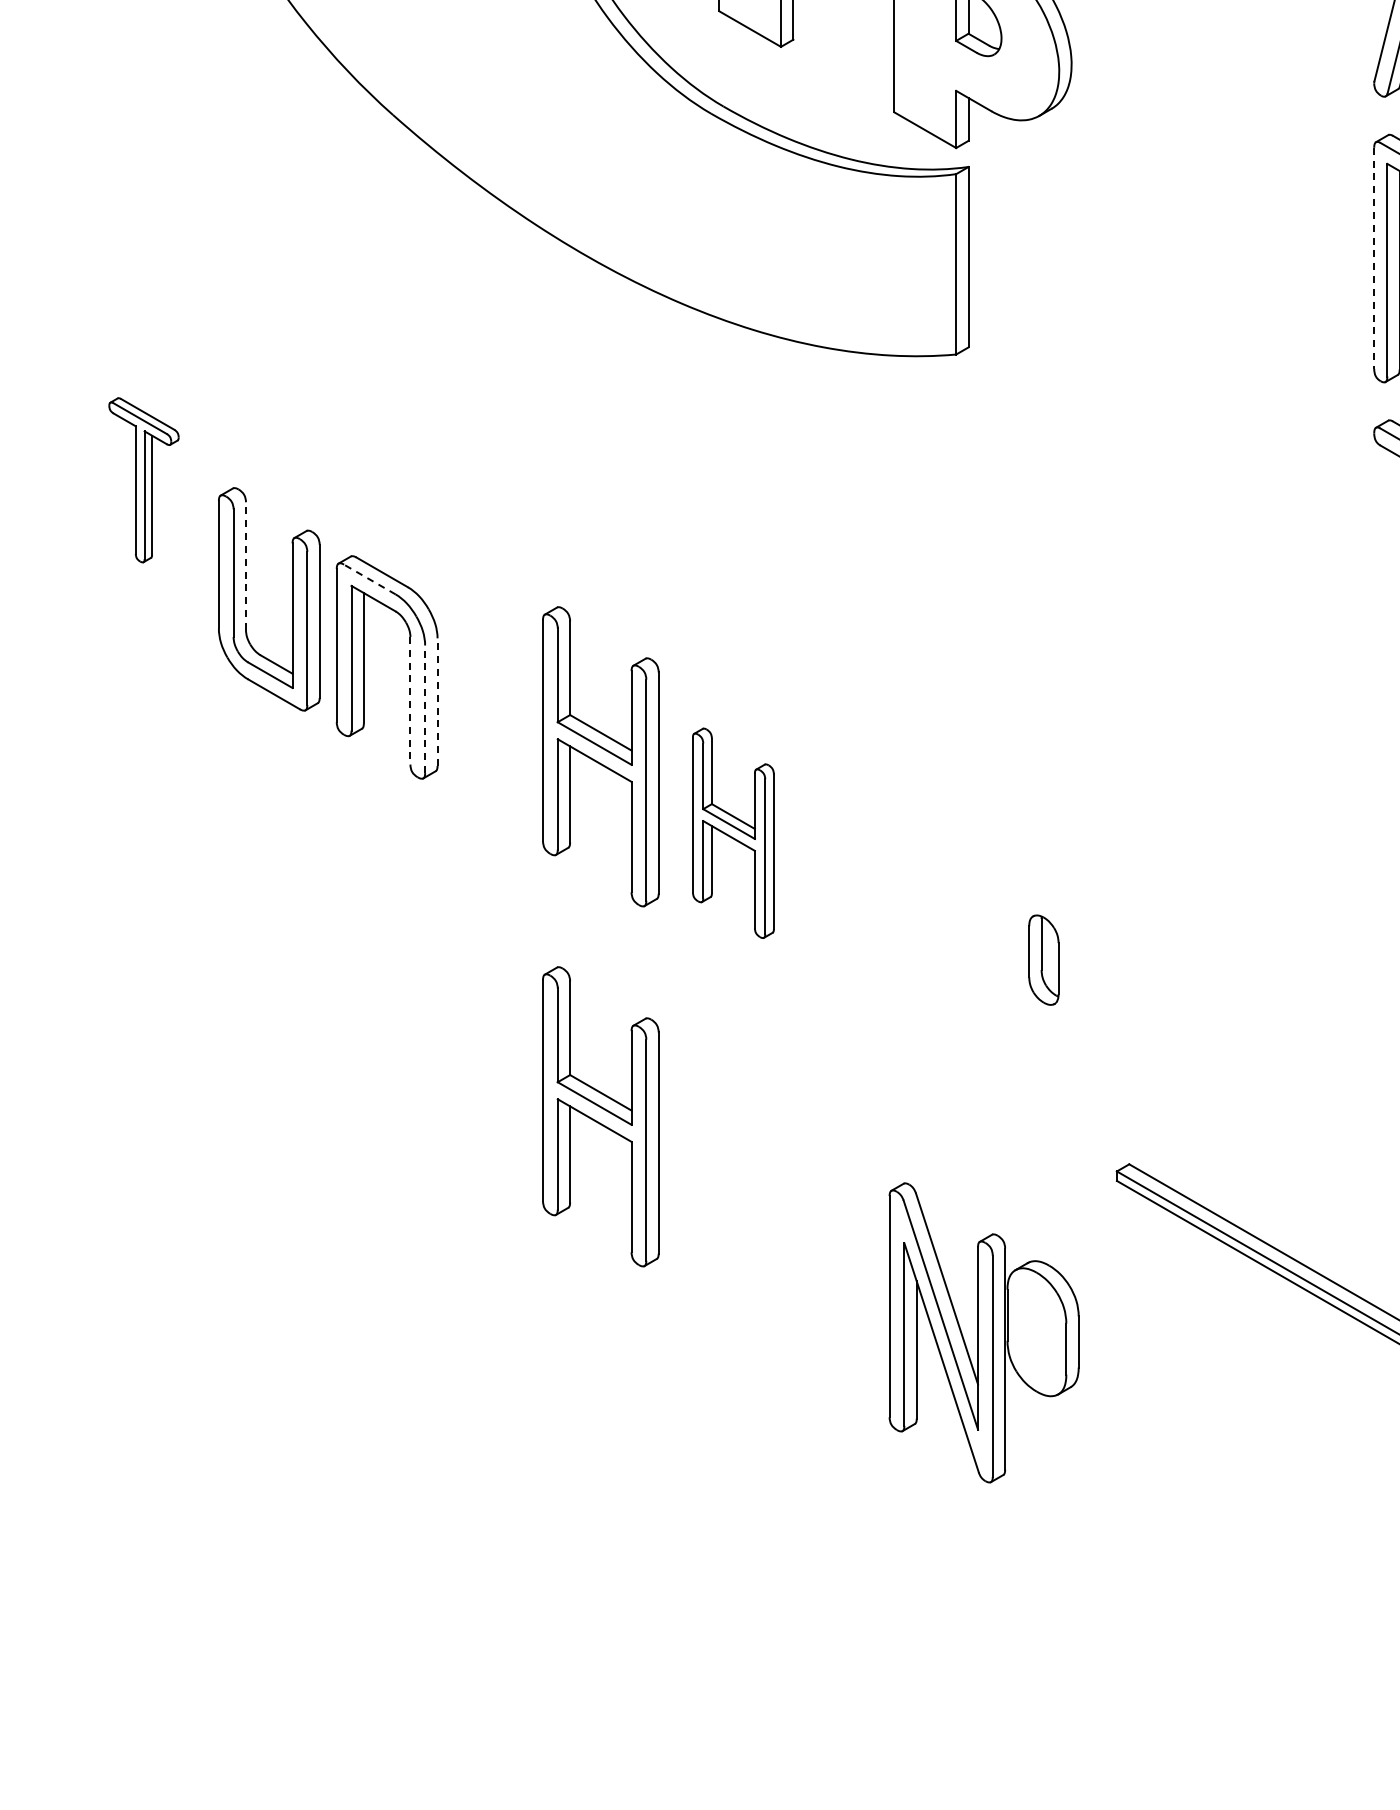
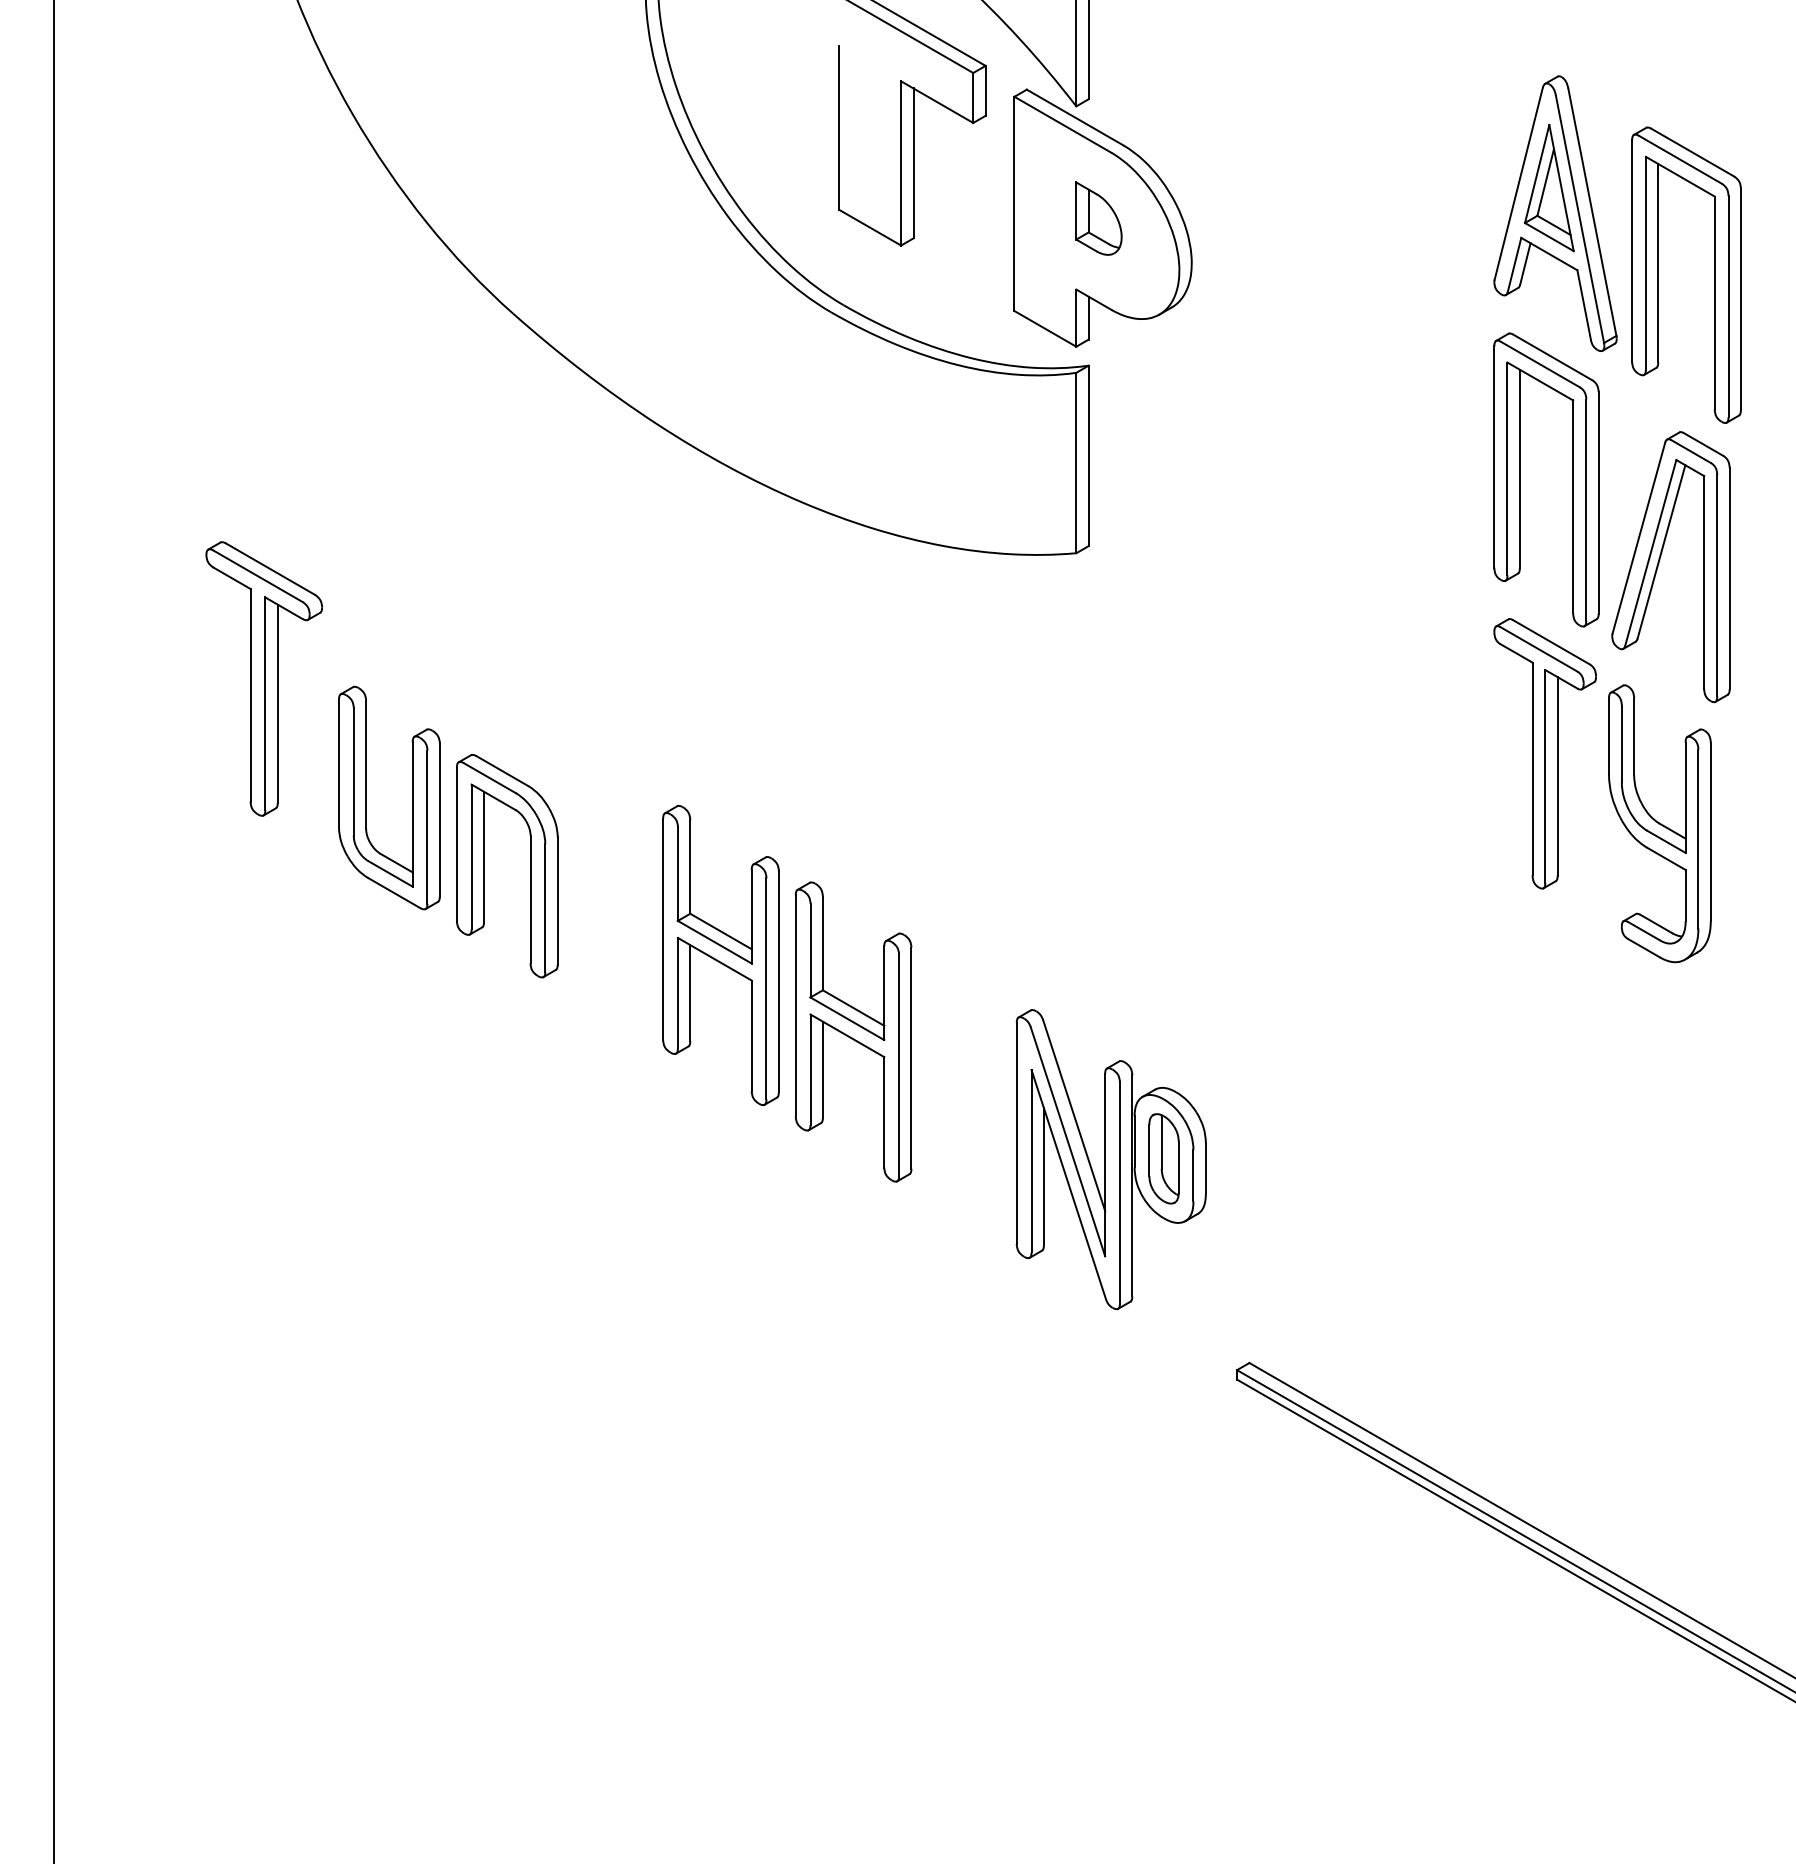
line: (1374, 258) -> (1494, 457), dashed -> solid
part: (143, 479) -> (263, 678), size x1.67
line: (246, 565) -> (366, 764), dashed -> solid
line: (370, 579) -> (490, 778), dashed -> solid
line: (410, 700) -> (530, 899), dashed -> solid
line: (437, 701) -> (557, 900), dashed -> solid
line: (425, 708) -> (545, 907), dashed -> solid
part: (733, 832) -> (853, 1031), size x1.43
part: (600, 1116) -> (720, 1315), removed
part: (983, 1332) -> (1110, 1159), moved

